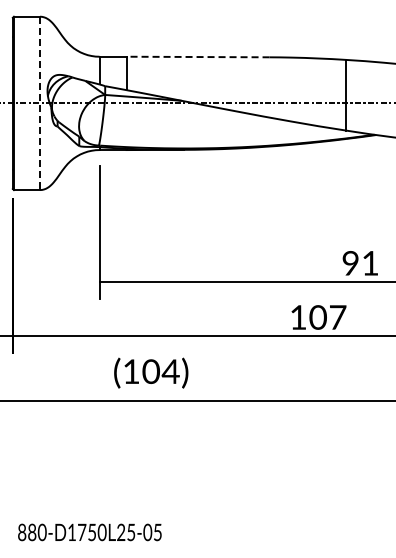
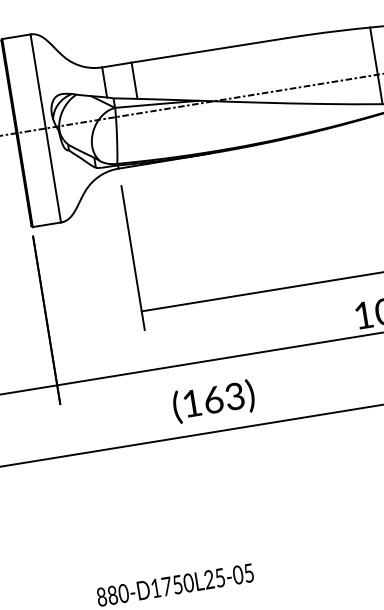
line: (197, 57) -> (208, 51), dashed -> solid
line: (39, 103) -> (45, 128), dashed -> solid
text: (160, 371) -> (223, 398), (104) -> (163)

